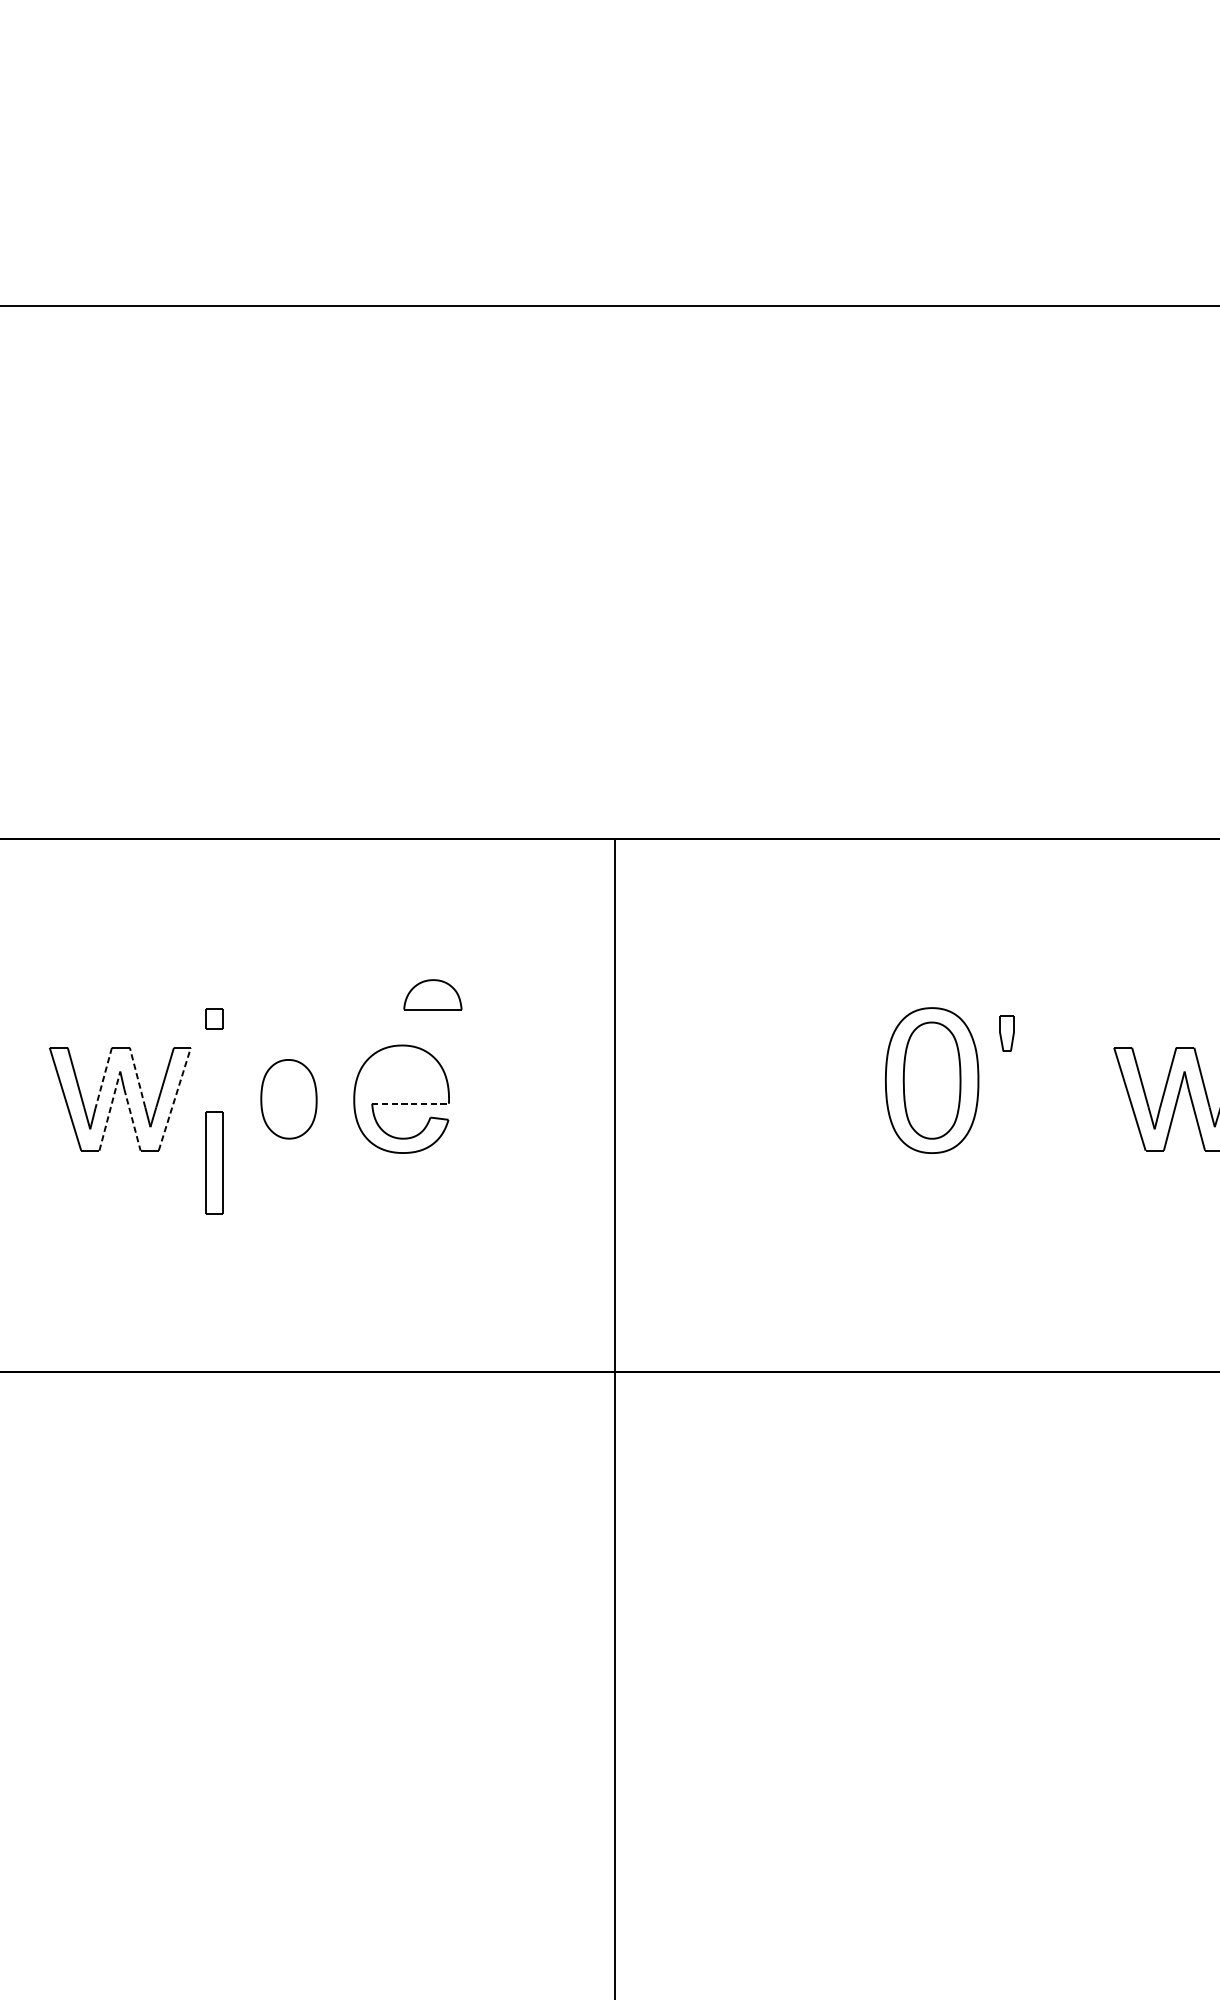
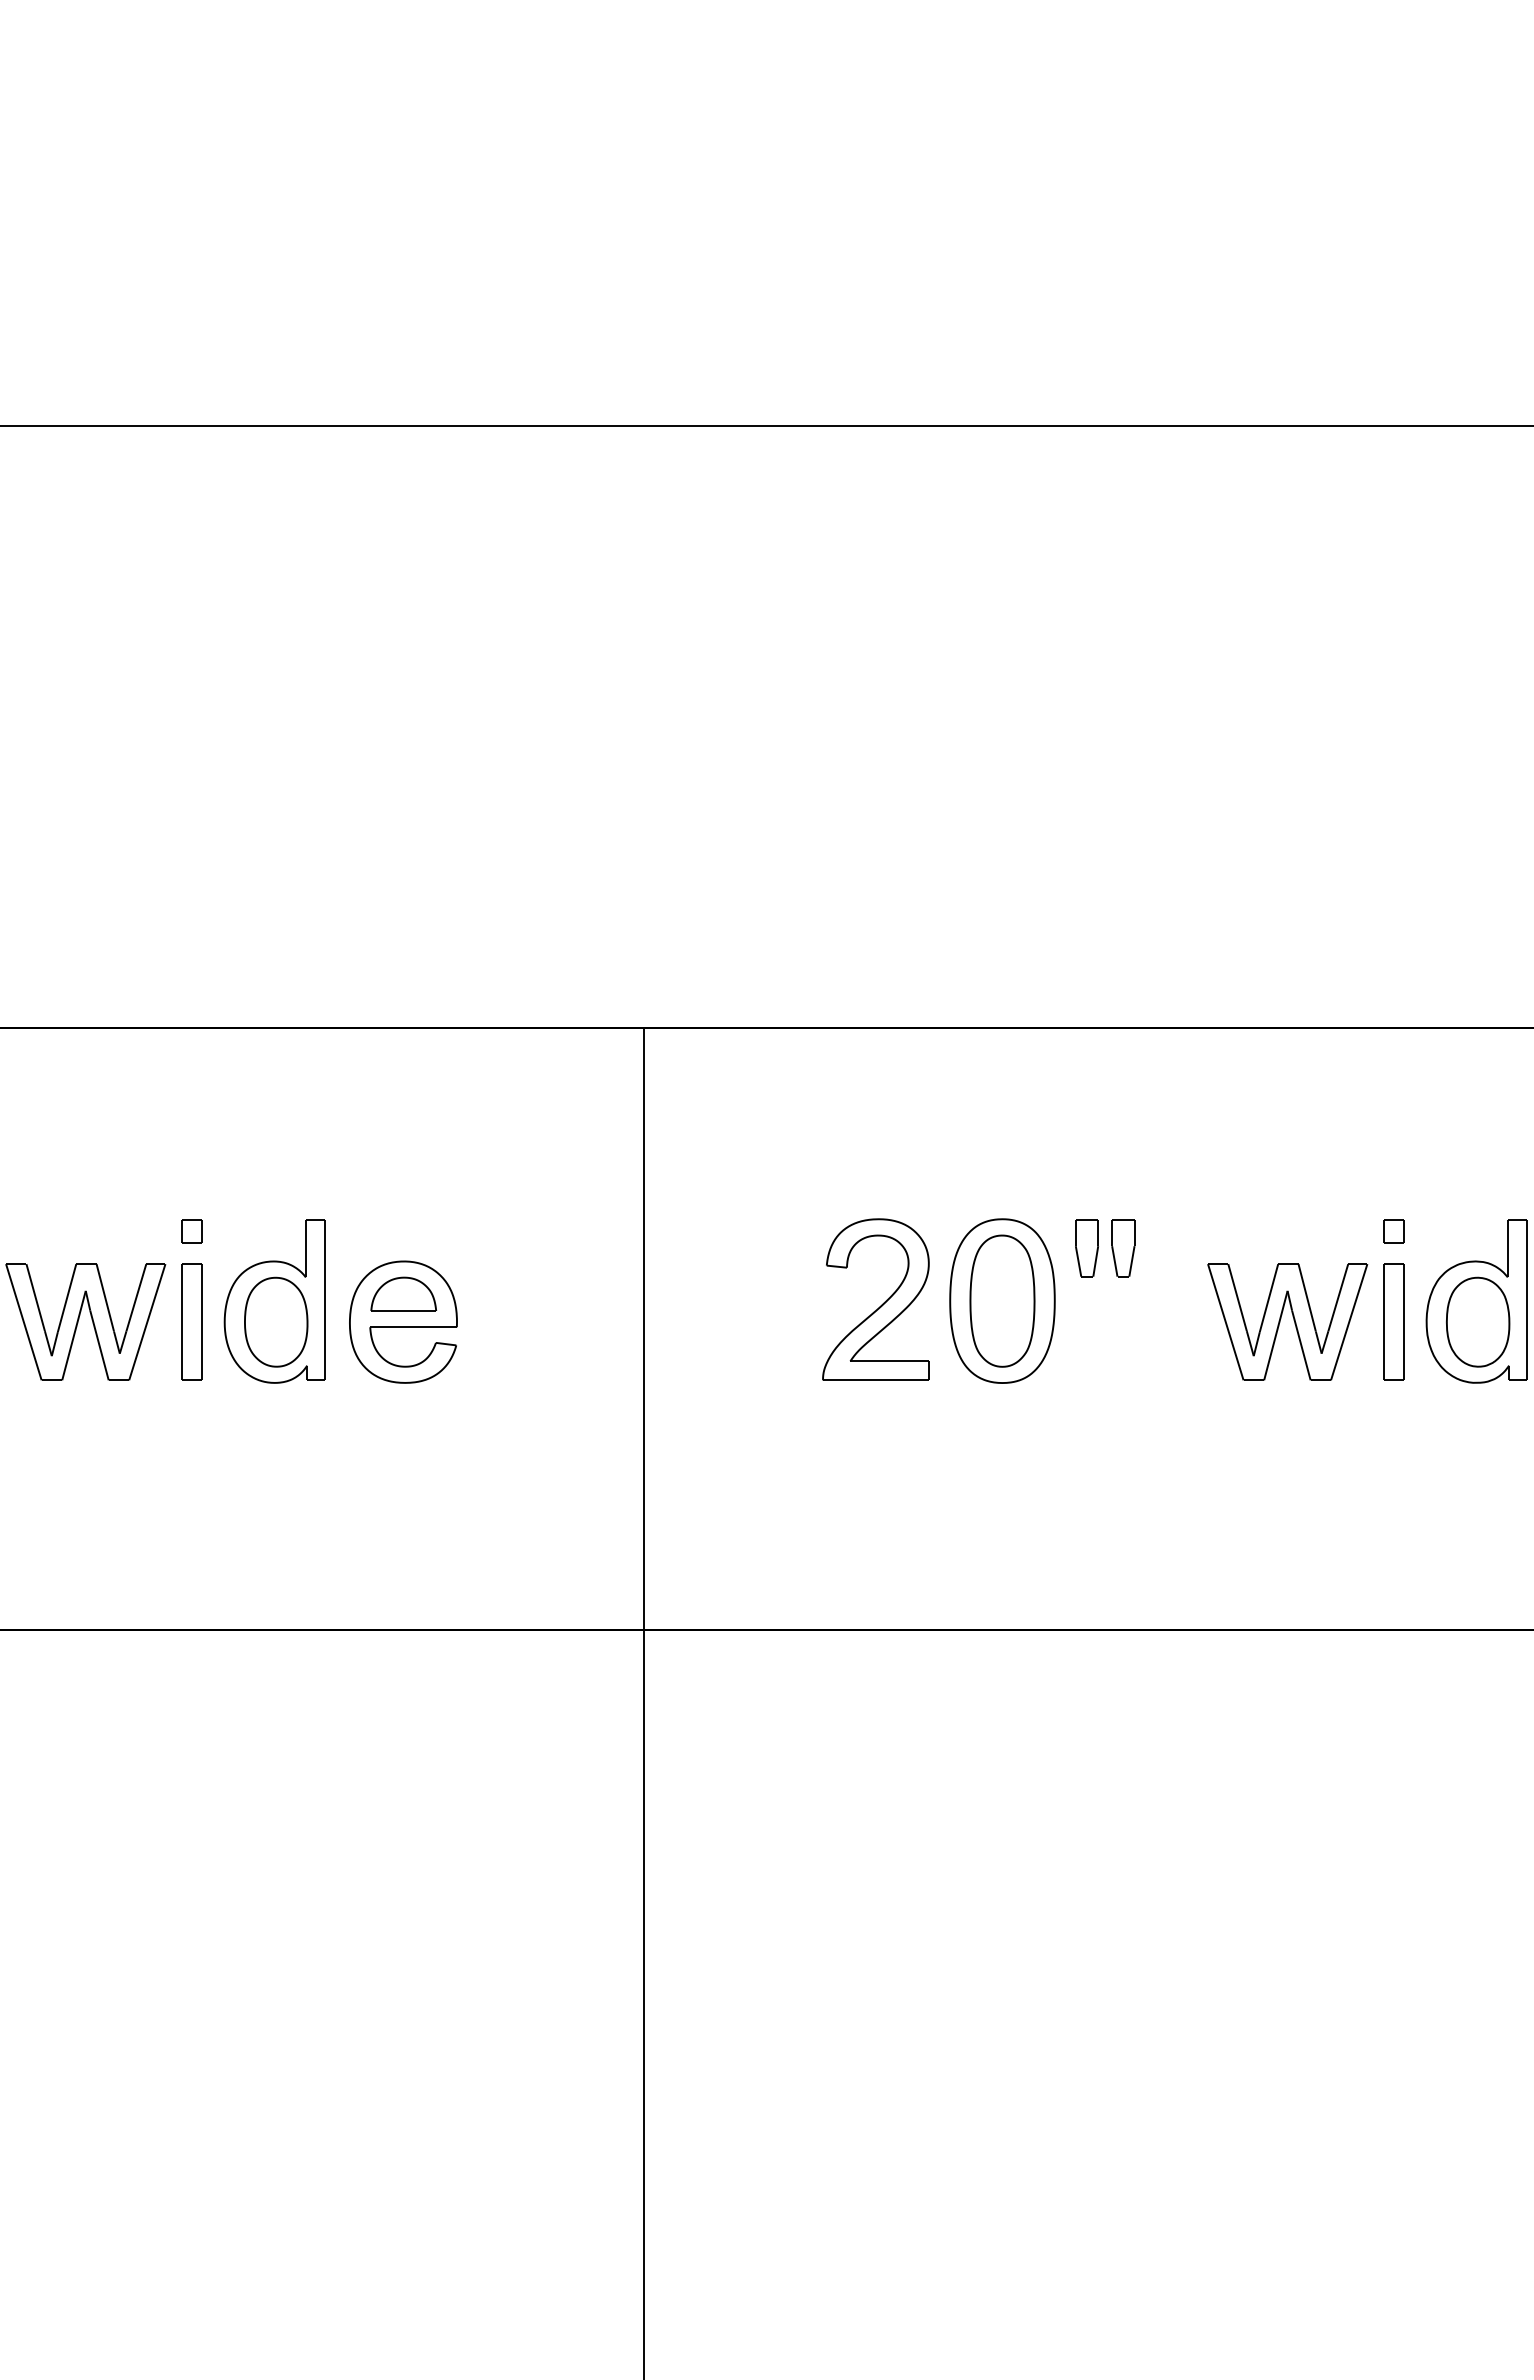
part: (432, 994) -> (403, 1293), moved
part: (1006, 1033) -> (1086, 1248), size x1.43
part: (1039, 1033) -> (1123, 1248), added
line: (137, 1077) -> (105, 1297), dashed -> solid
line: (103, 1078) -> (66, 1298), dashed -> solid
part: (287, 1080) -> (274, 1301), added
part: (825, 1083) -> (881, 1304), added
line: (174, 1099) -> (147, 1322), dashed -> solid
line: (411, 1103) -> (414, 1327), dashed -> solid
line: (110, 1111) -> (74, 1335), dashed -> solid
line: (132, 1119) -> (99, 1345), dashed -> solid
part: (213, 1162) -> (191, 1321), moved

